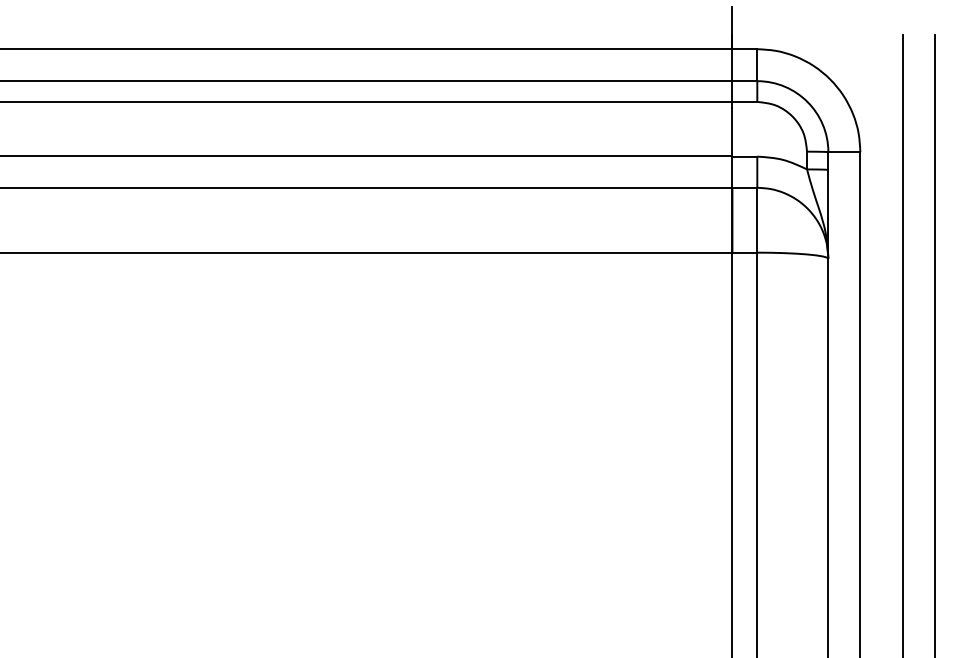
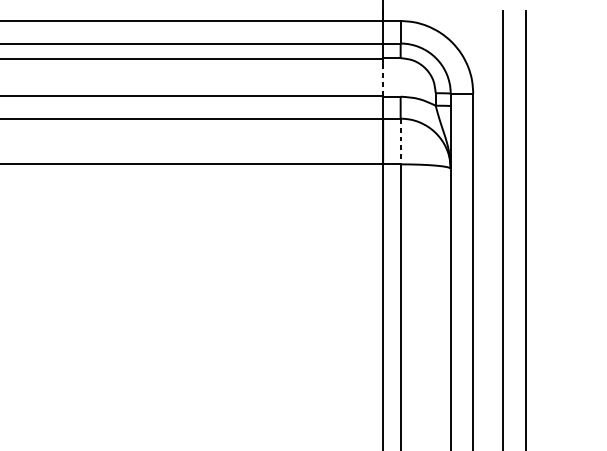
line: (732, 132) -> (383, 79), solid -> dashed
line: (757, 220) -> (400, 141), solid -> dashed

